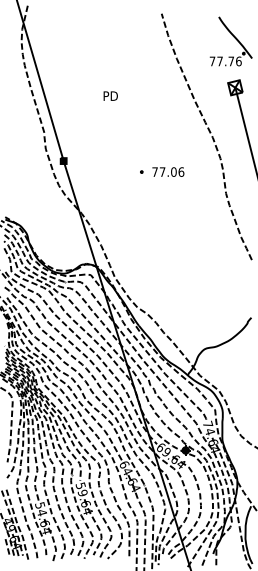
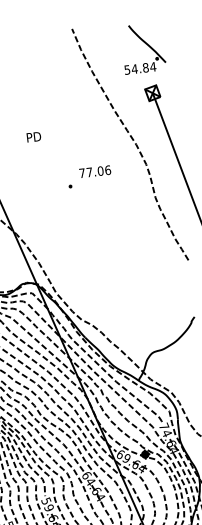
text: (225, 61) -> (140, 68), 77.76 -> 54.84
text: (110, 95) -> (33, 136), moved
text: (168, 171) -> (95, 171), moved

